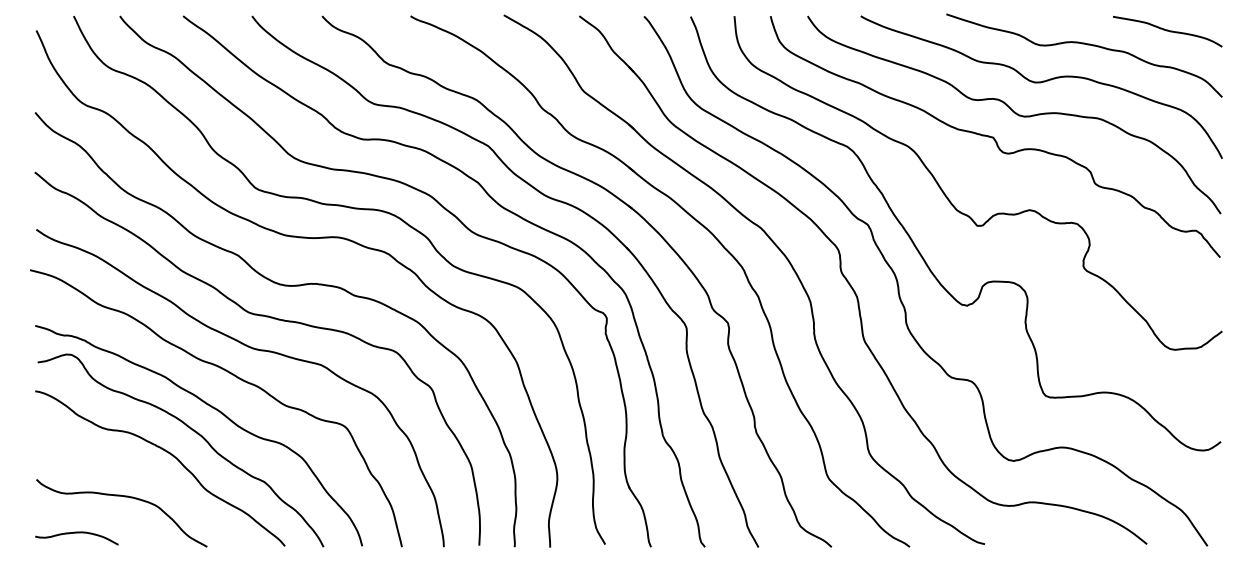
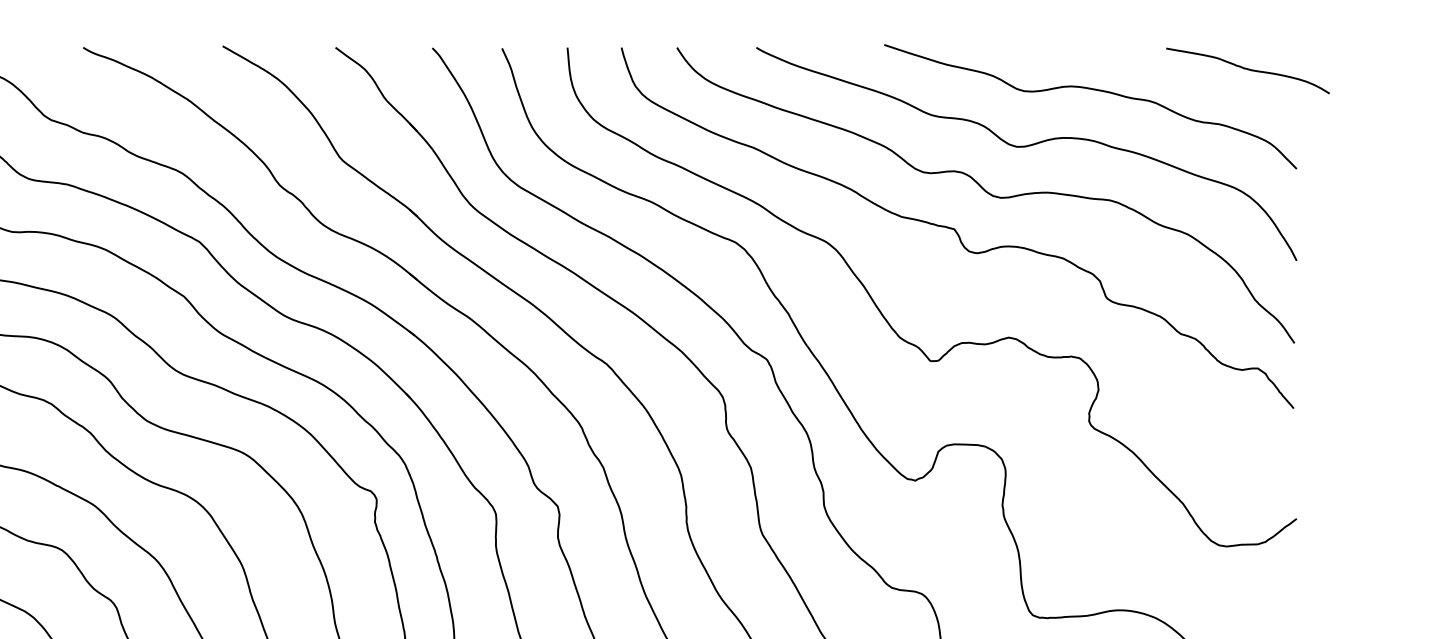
curve: (1167, 31) -> (1247, 70), moved

